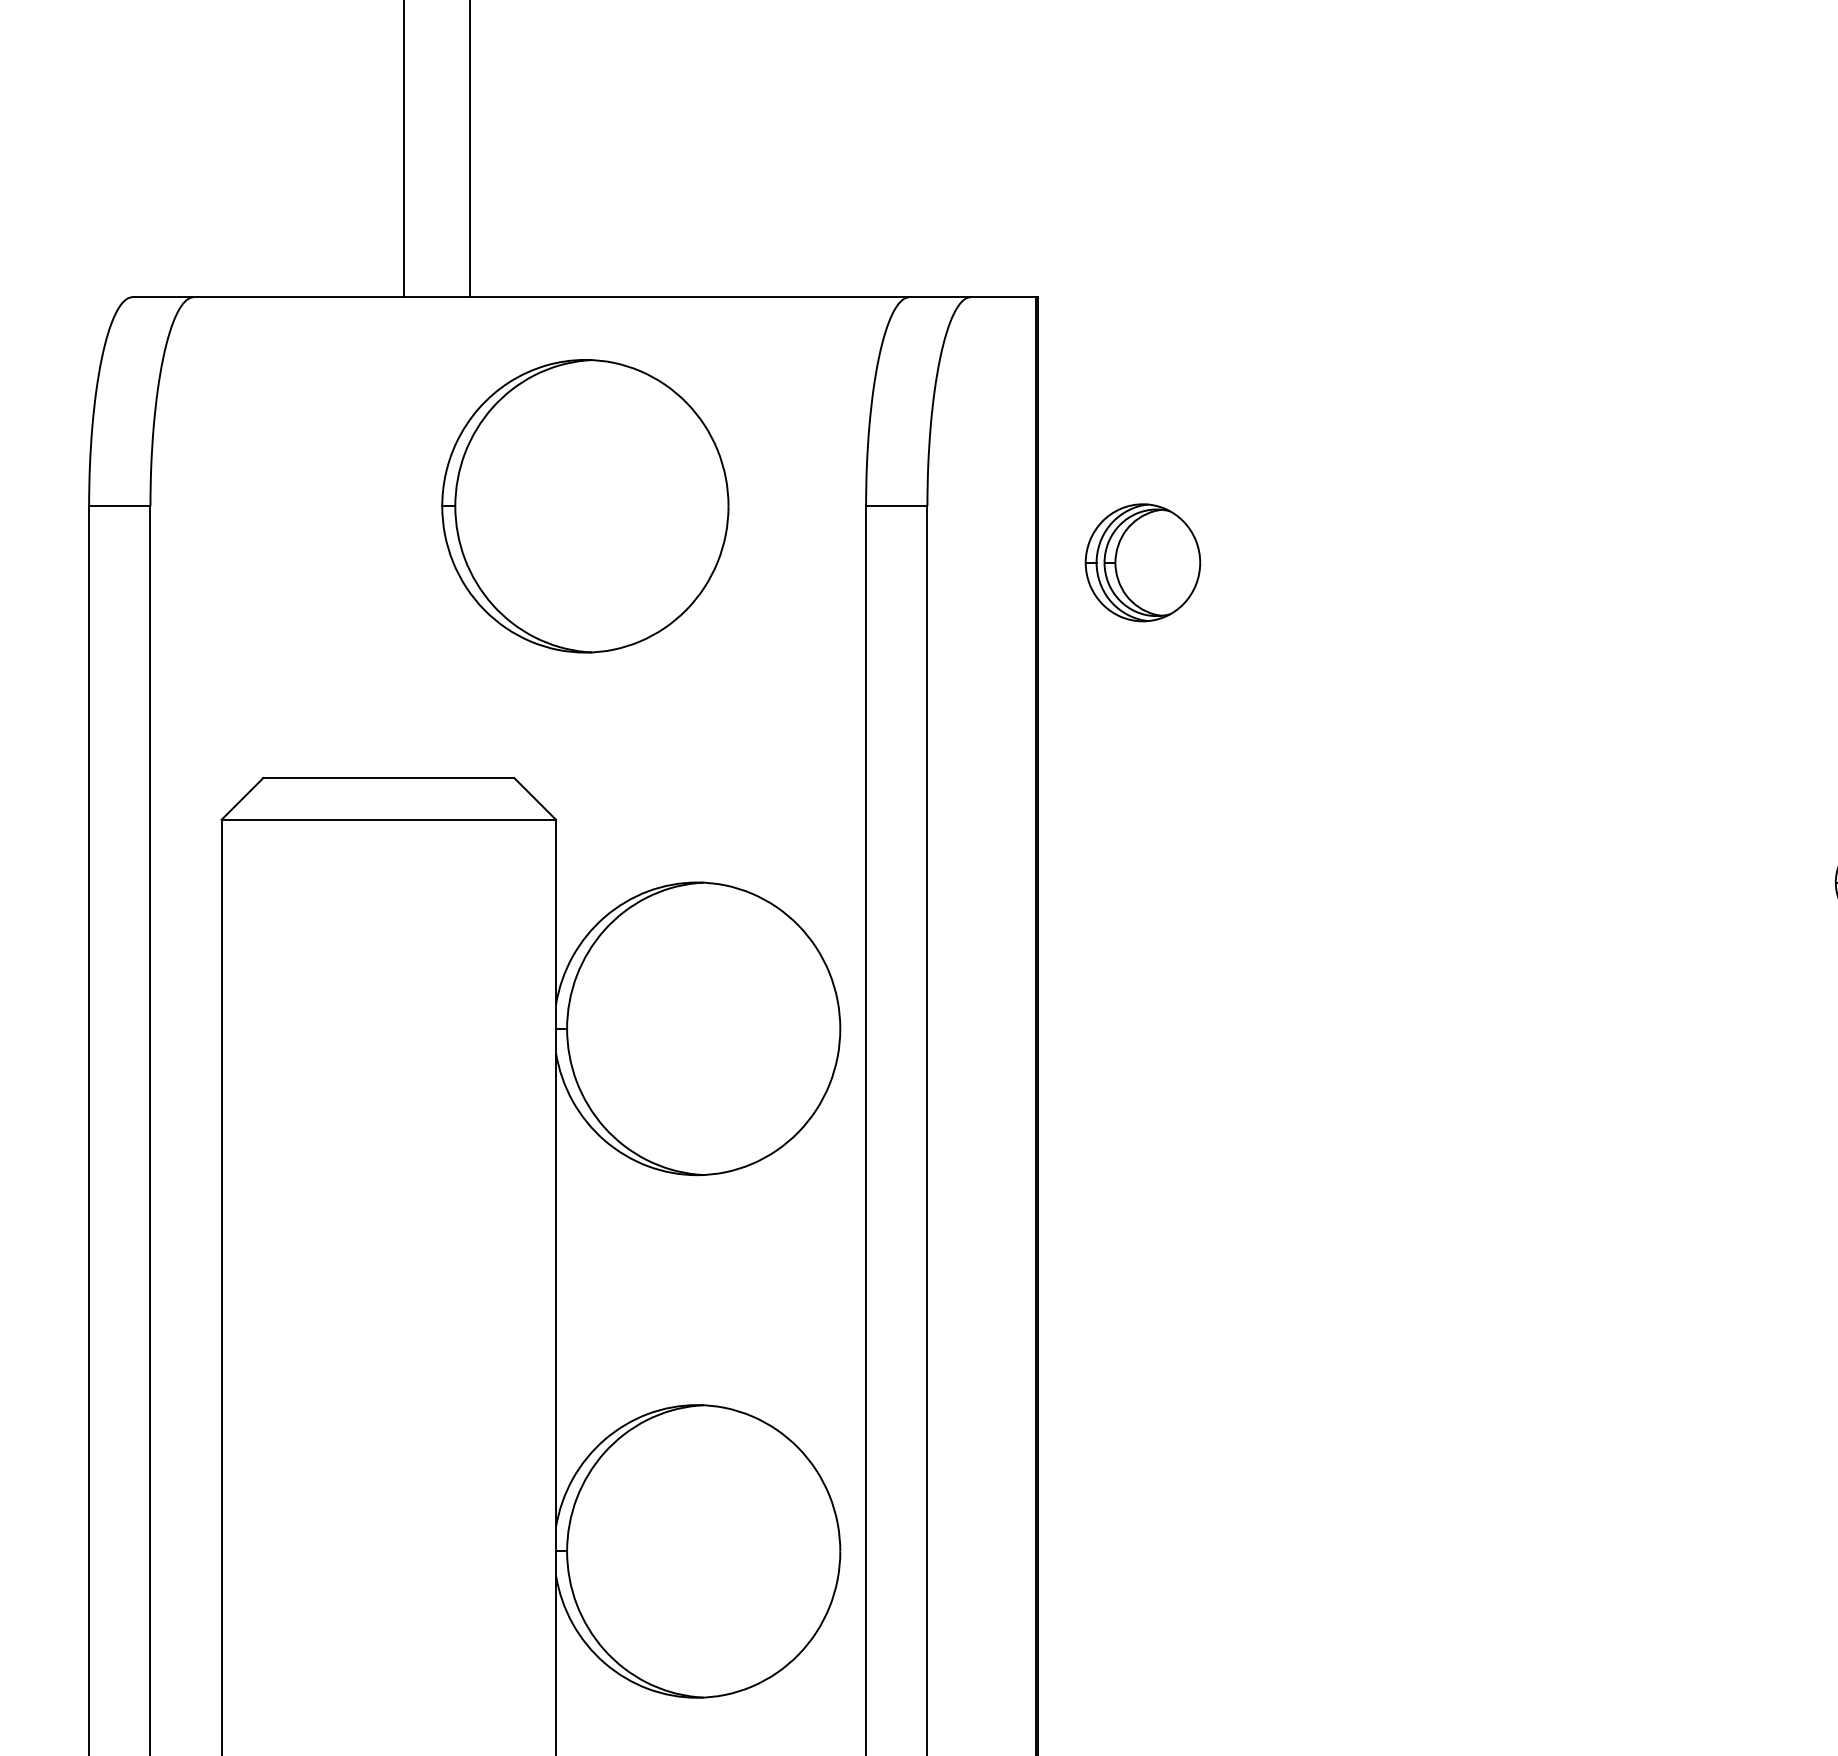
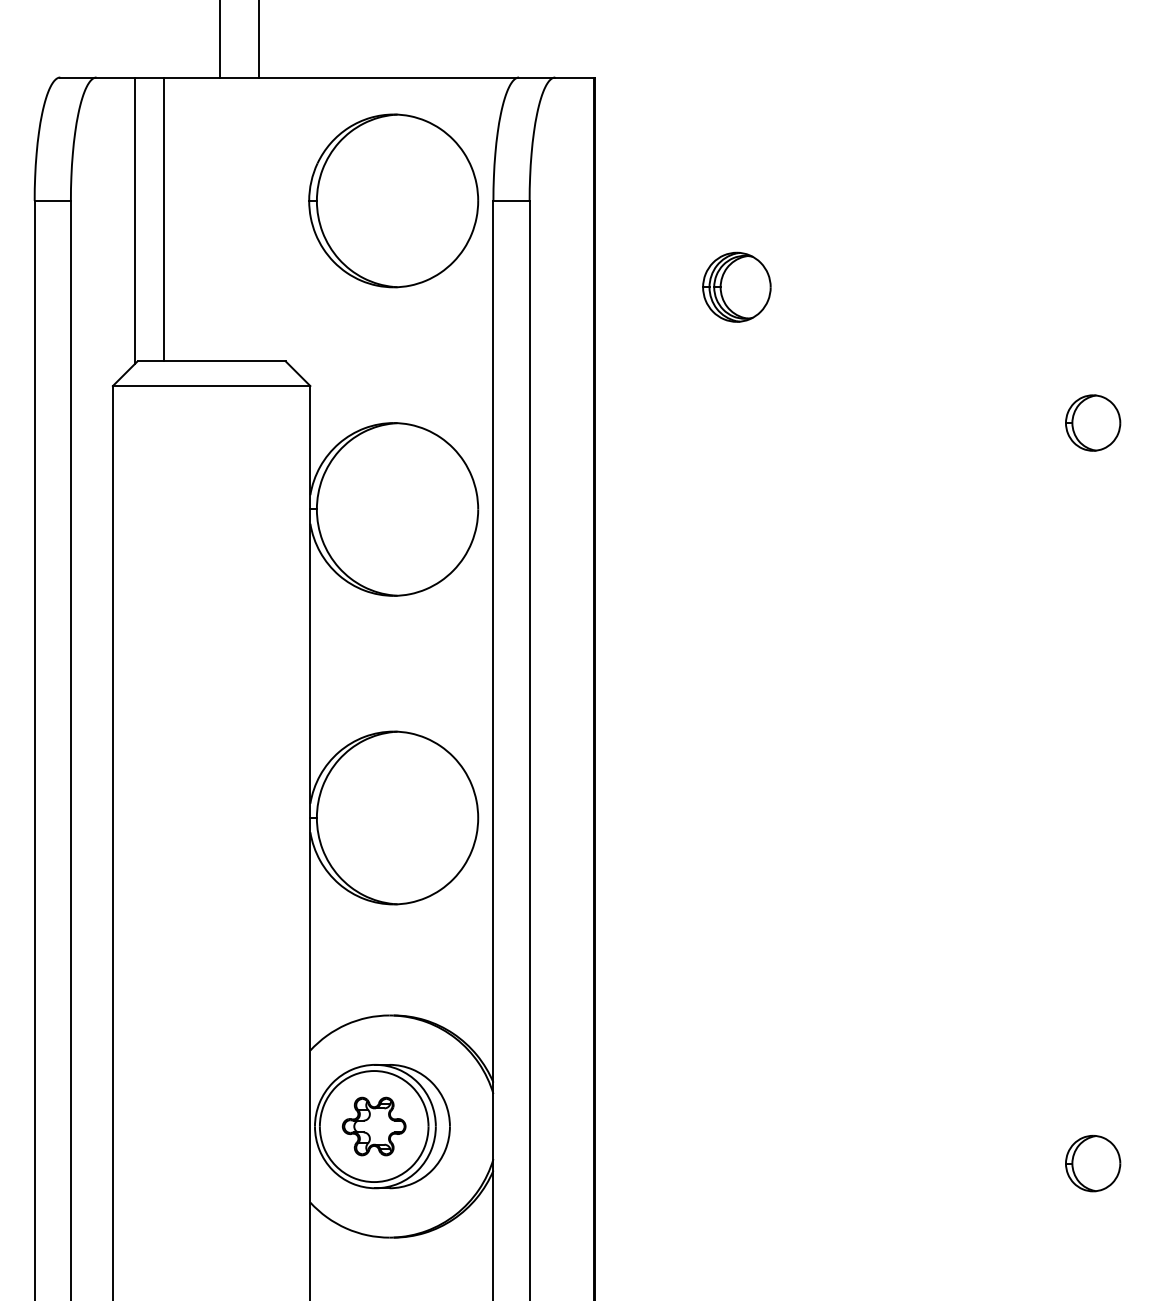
part: (585, 505) -> (393, 200), moved
line: (308, 537) -> (164, 219), added
line: (259, 539) -> (135, 220), added
part: (1142, 561) -> (736, 286), moved

